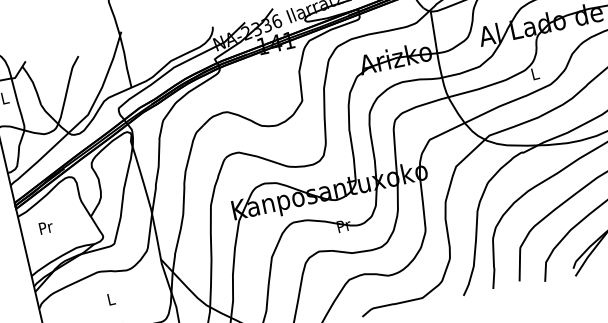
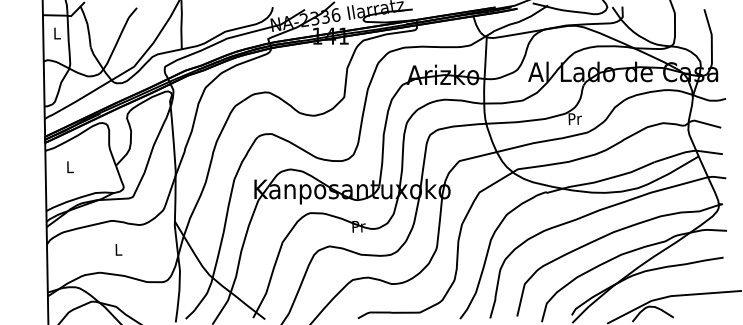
text: (534, 74) -> (574, 119), L -> Pr
text: (46, 227) -> (70, 167), Pr -> L

